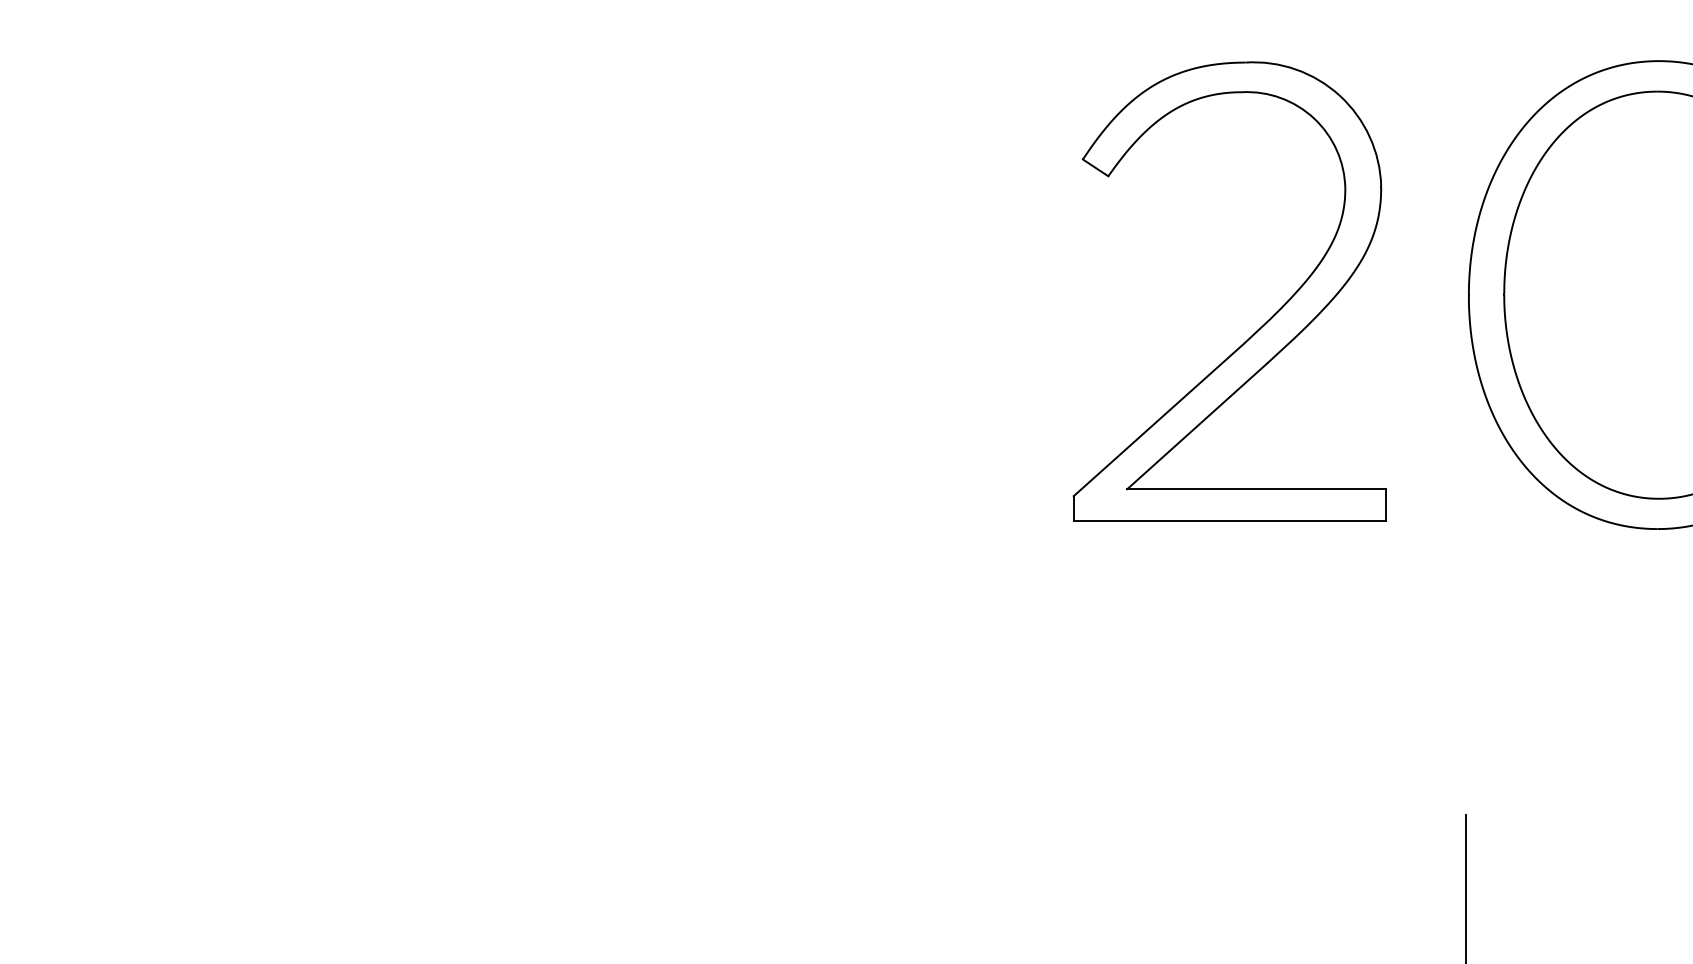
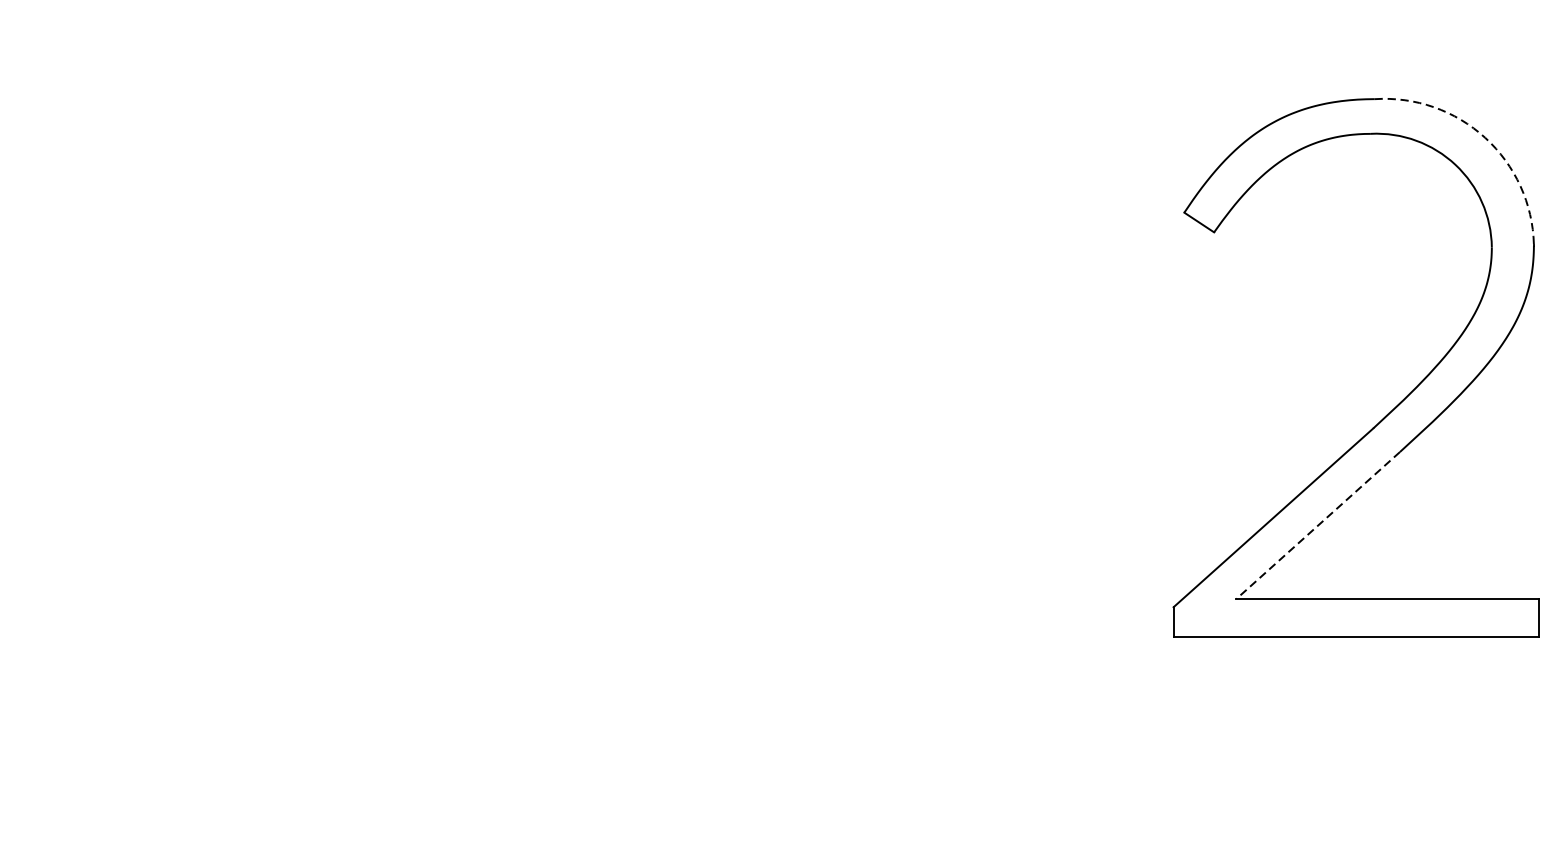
arc: (1339, 95) -> (1485, 137), solid -> dashed
line: (1197, 426) -> (1318, 525), solid -> dashed

